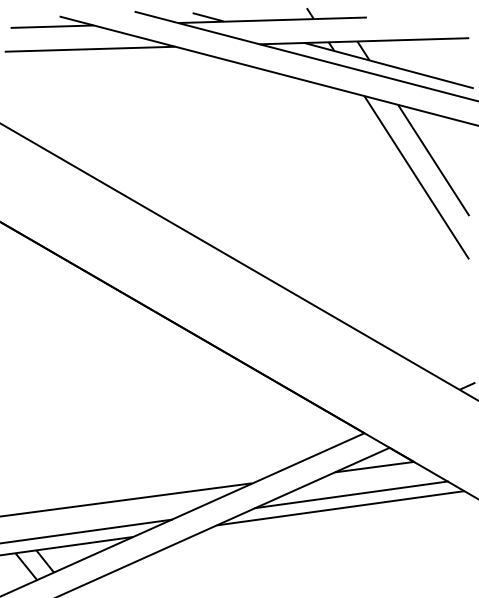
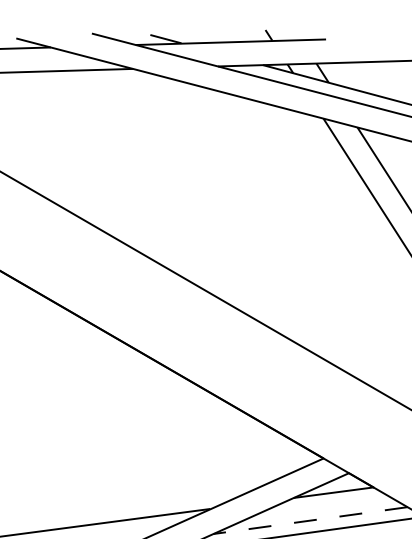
line: (351, 494) -> (310, 520), solid -> dashed

